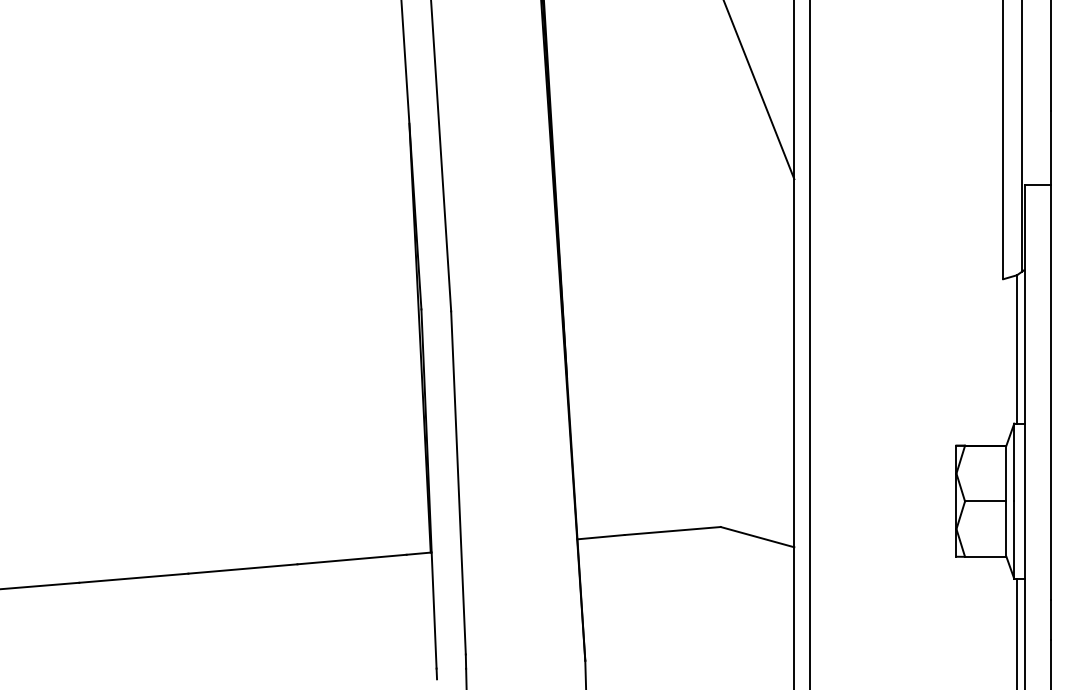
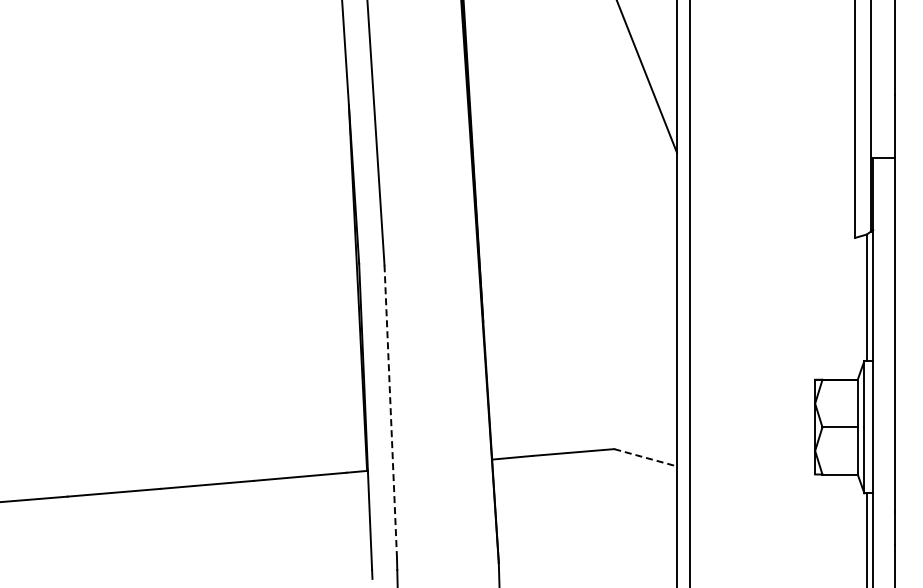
line: (458, 484) -> (390, 412), solid -> dashed
line: (757, 536) -> (645, 457), solid -> dashed

